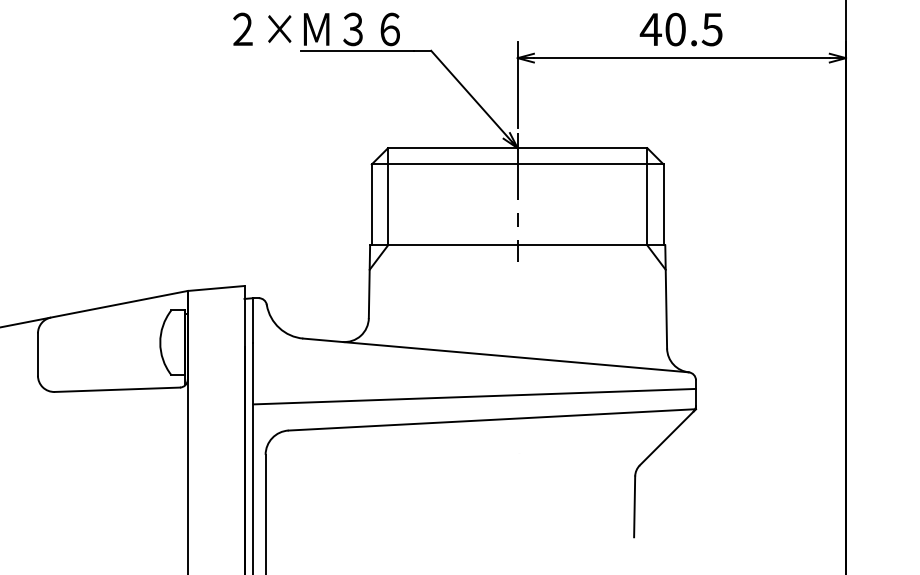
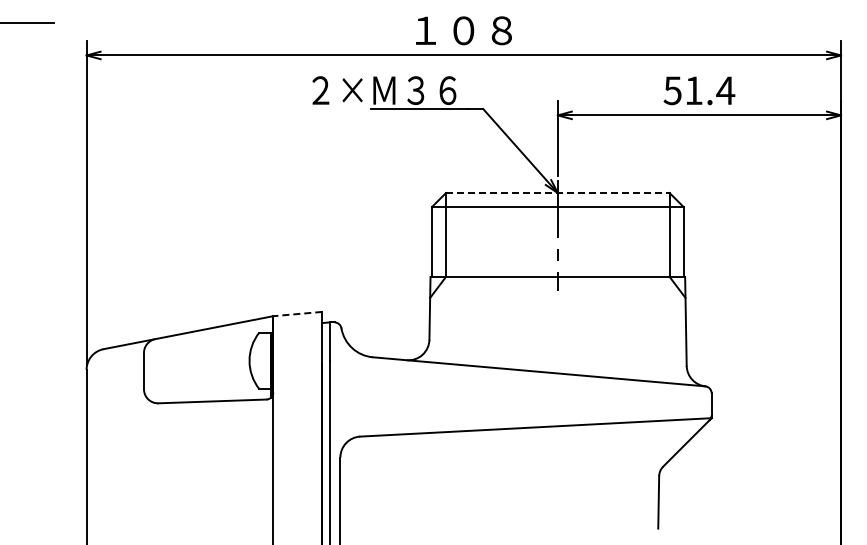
text: (681, 29) -> (699, 90), 40.5 -> 51.4
line: (517, 148) -> (557, 193), solid -> dashed
line: (215, 288) -> (297, 314), solid -> dashed
line: (474, 396) -> (520, 407), removed

